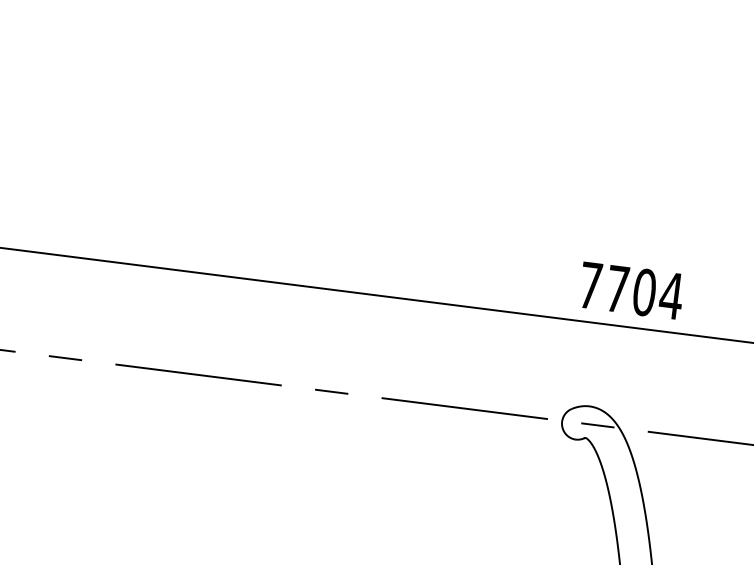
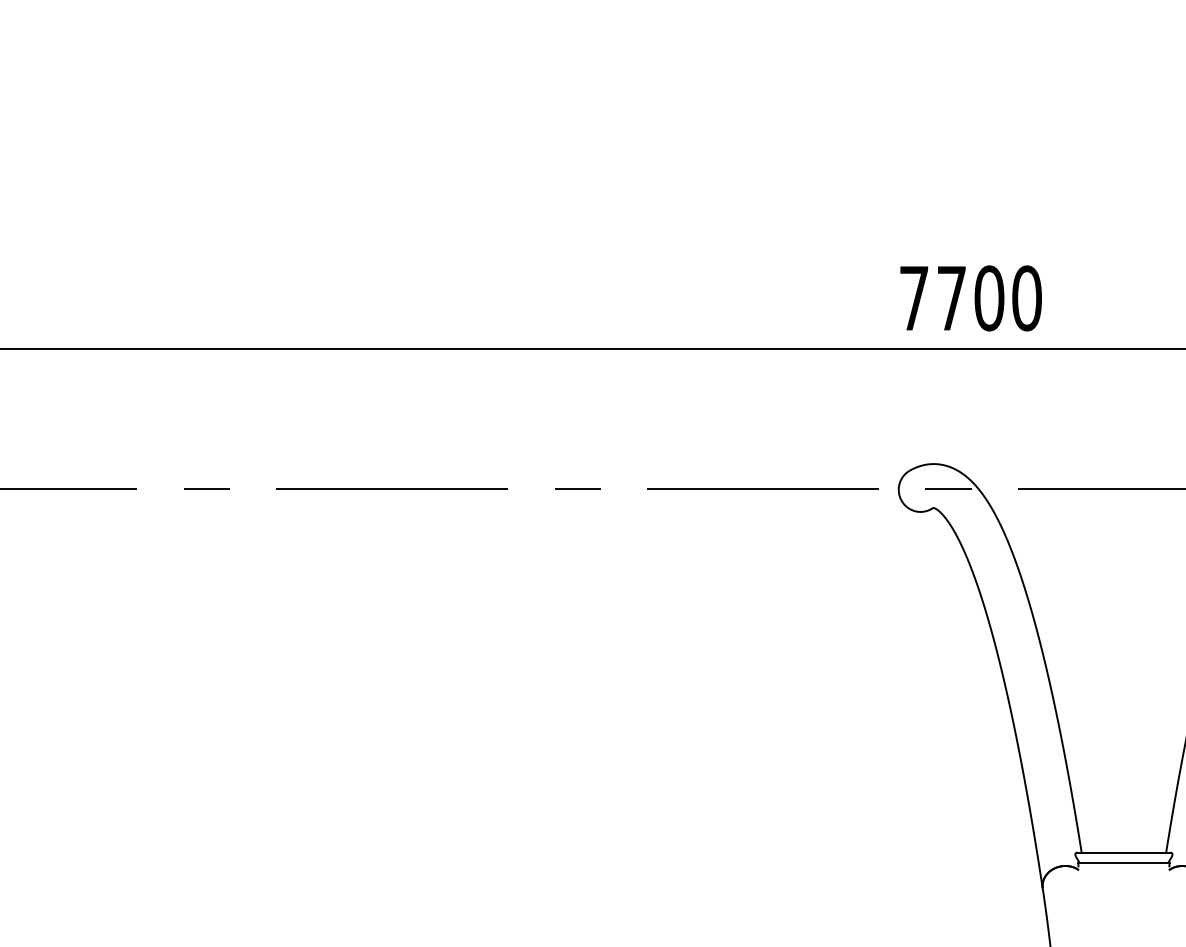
text: (671, 295) -> (1026, 298), 7704 -> 7700

